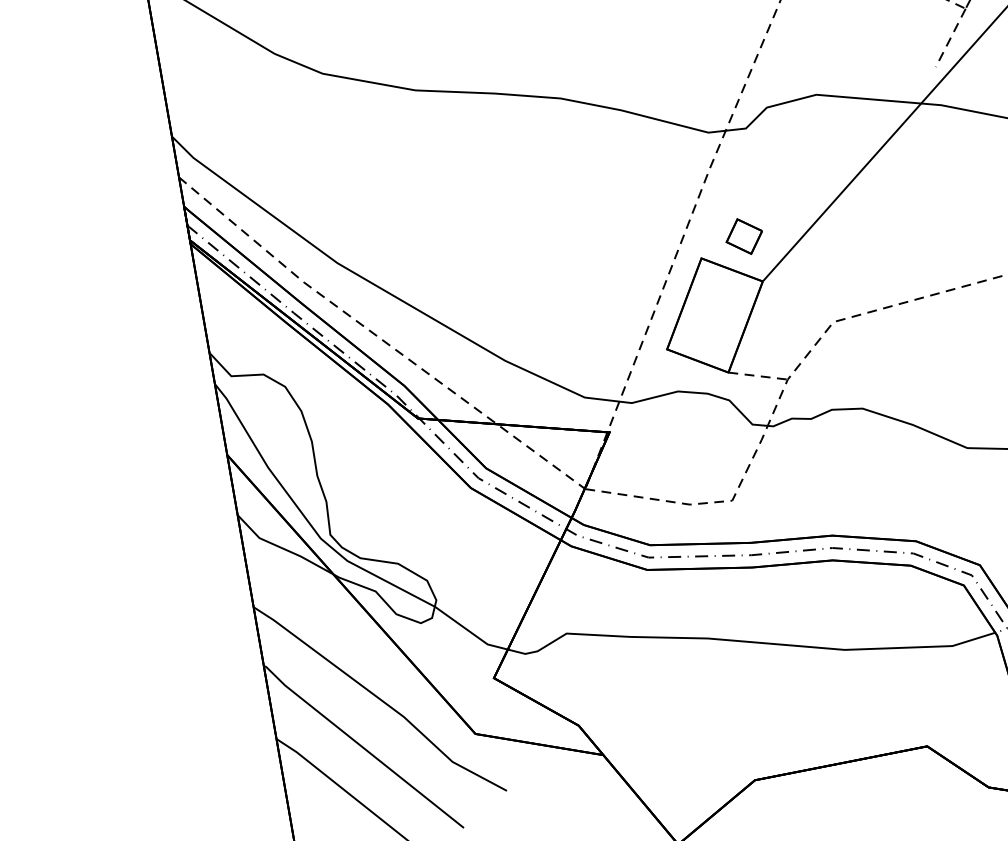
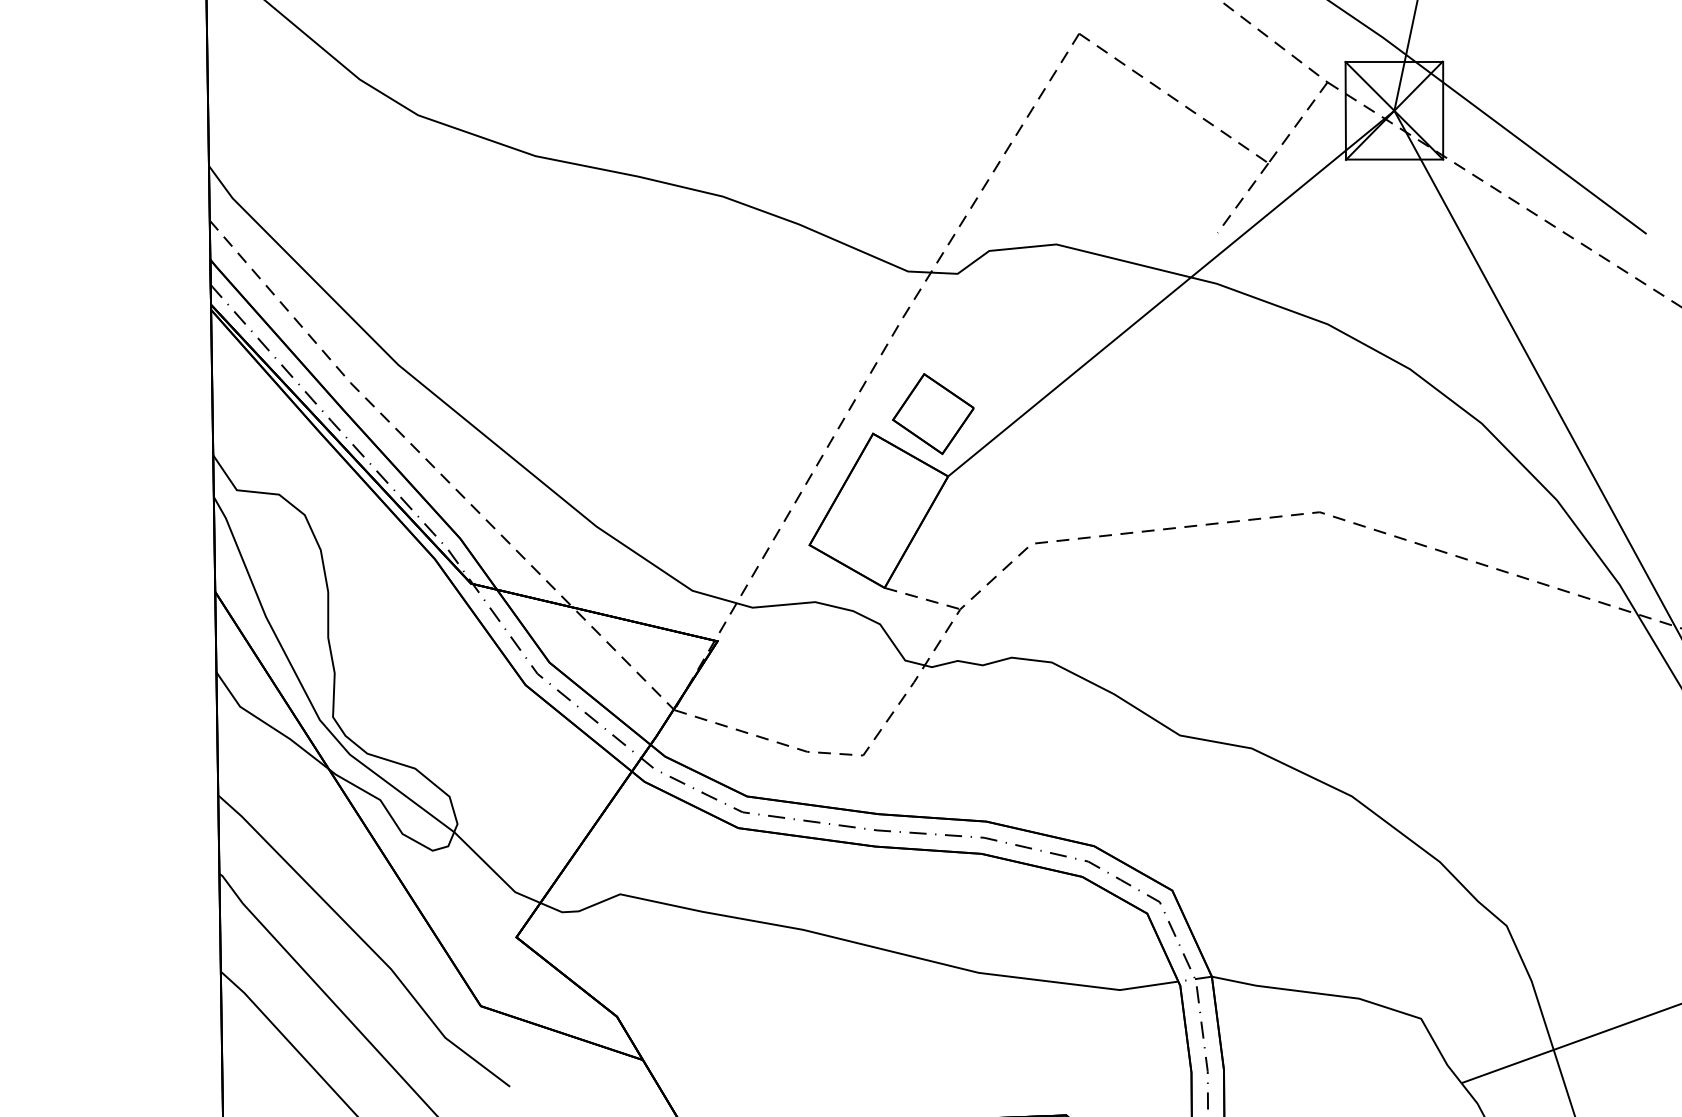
part: (744, 236) -> (933, 414), size x1.67

